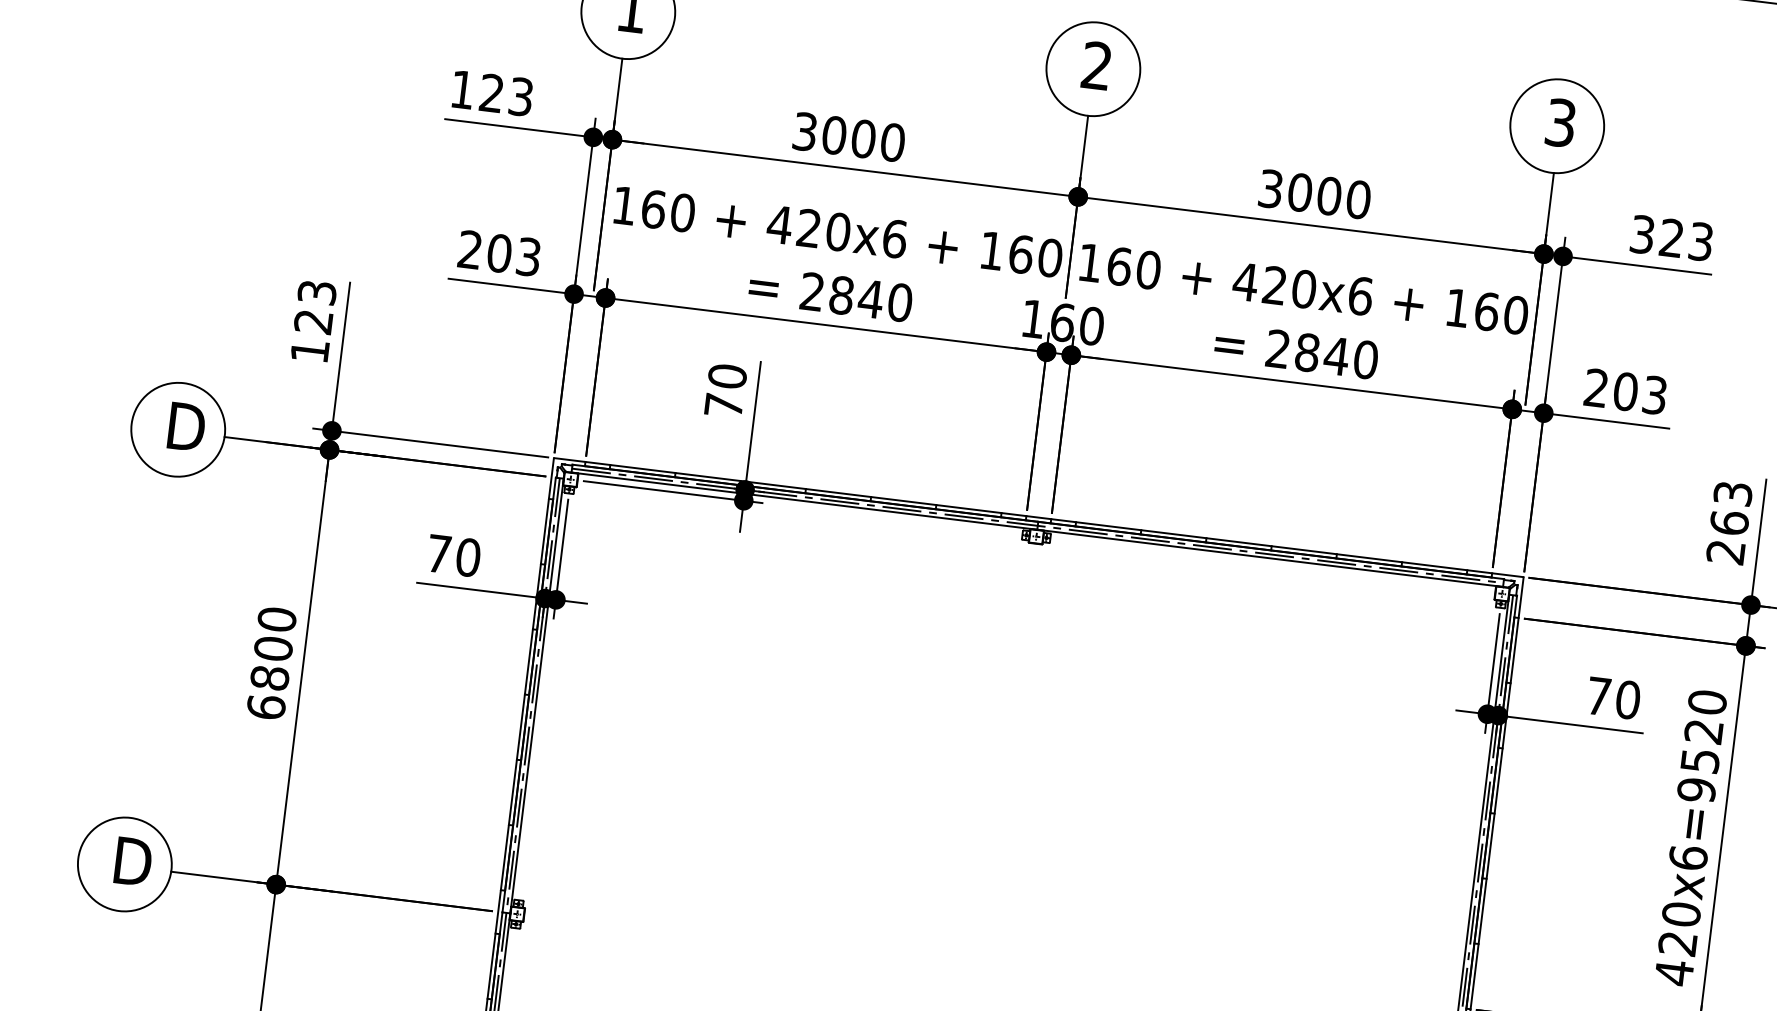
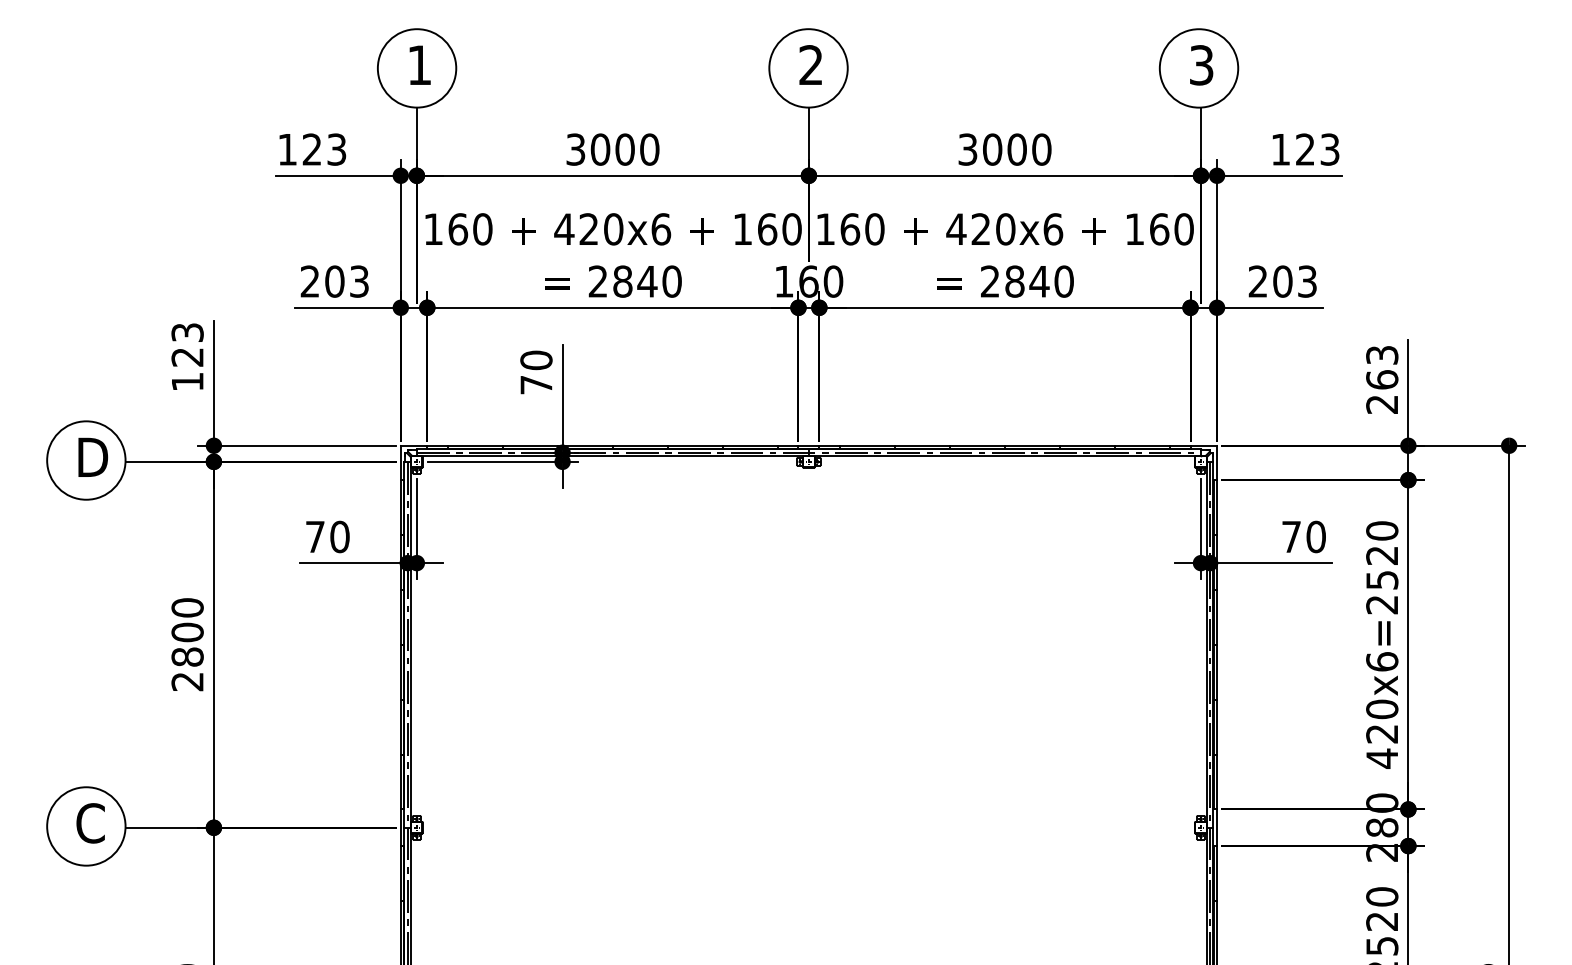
text: (1642, 234) -> (1280, 149), 323 -> 123
text: (266, 707) -> (187, 681), 6800 -> 2800
text: (1697, 789) -> (1382, 604), 420x6=9520 -> 420x6=2520
text: (132, 861) -> (92, 823), D -> C

